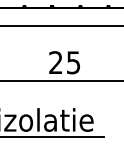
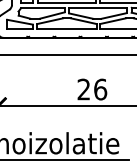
text: (73, 62) -> (100, 89), 25 -> 26

